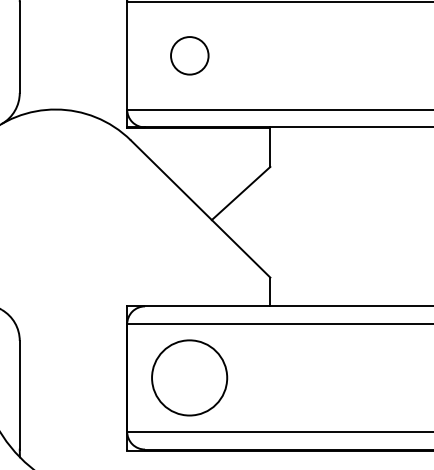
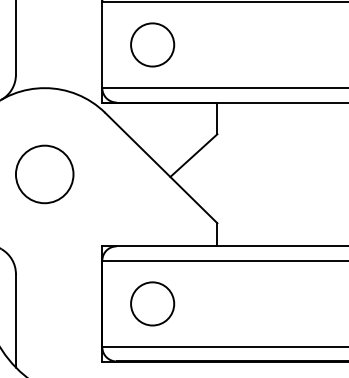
circle: (189, 55) -> (152, 44), size x1.43
circle: (55, 216) -> (44, 174), added
circle: (189, 377) -> (152, 303), size x0.71

